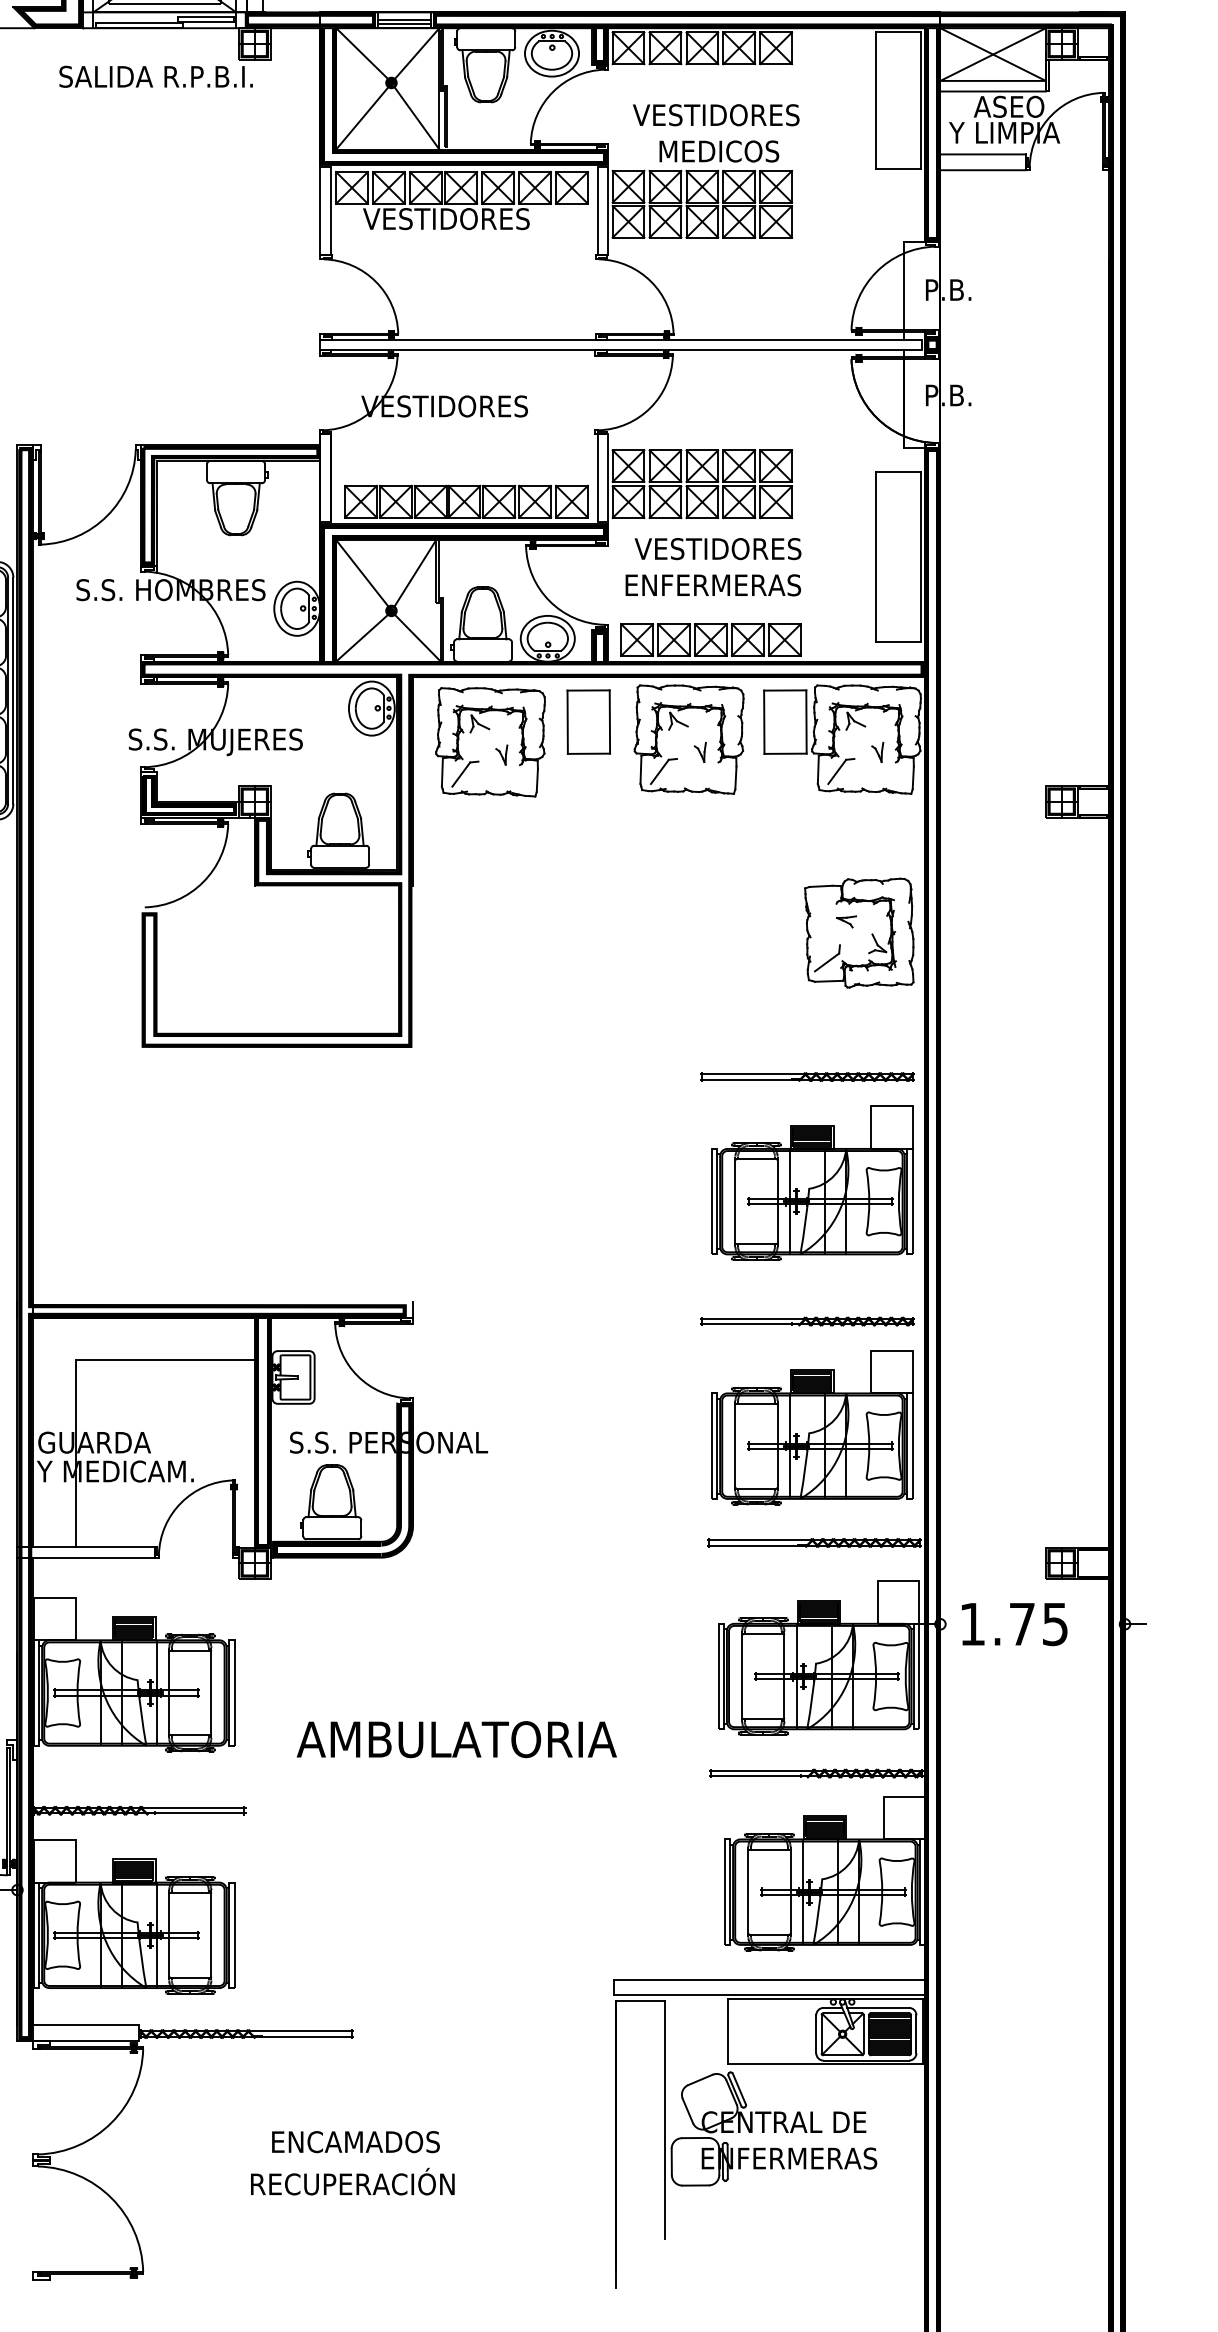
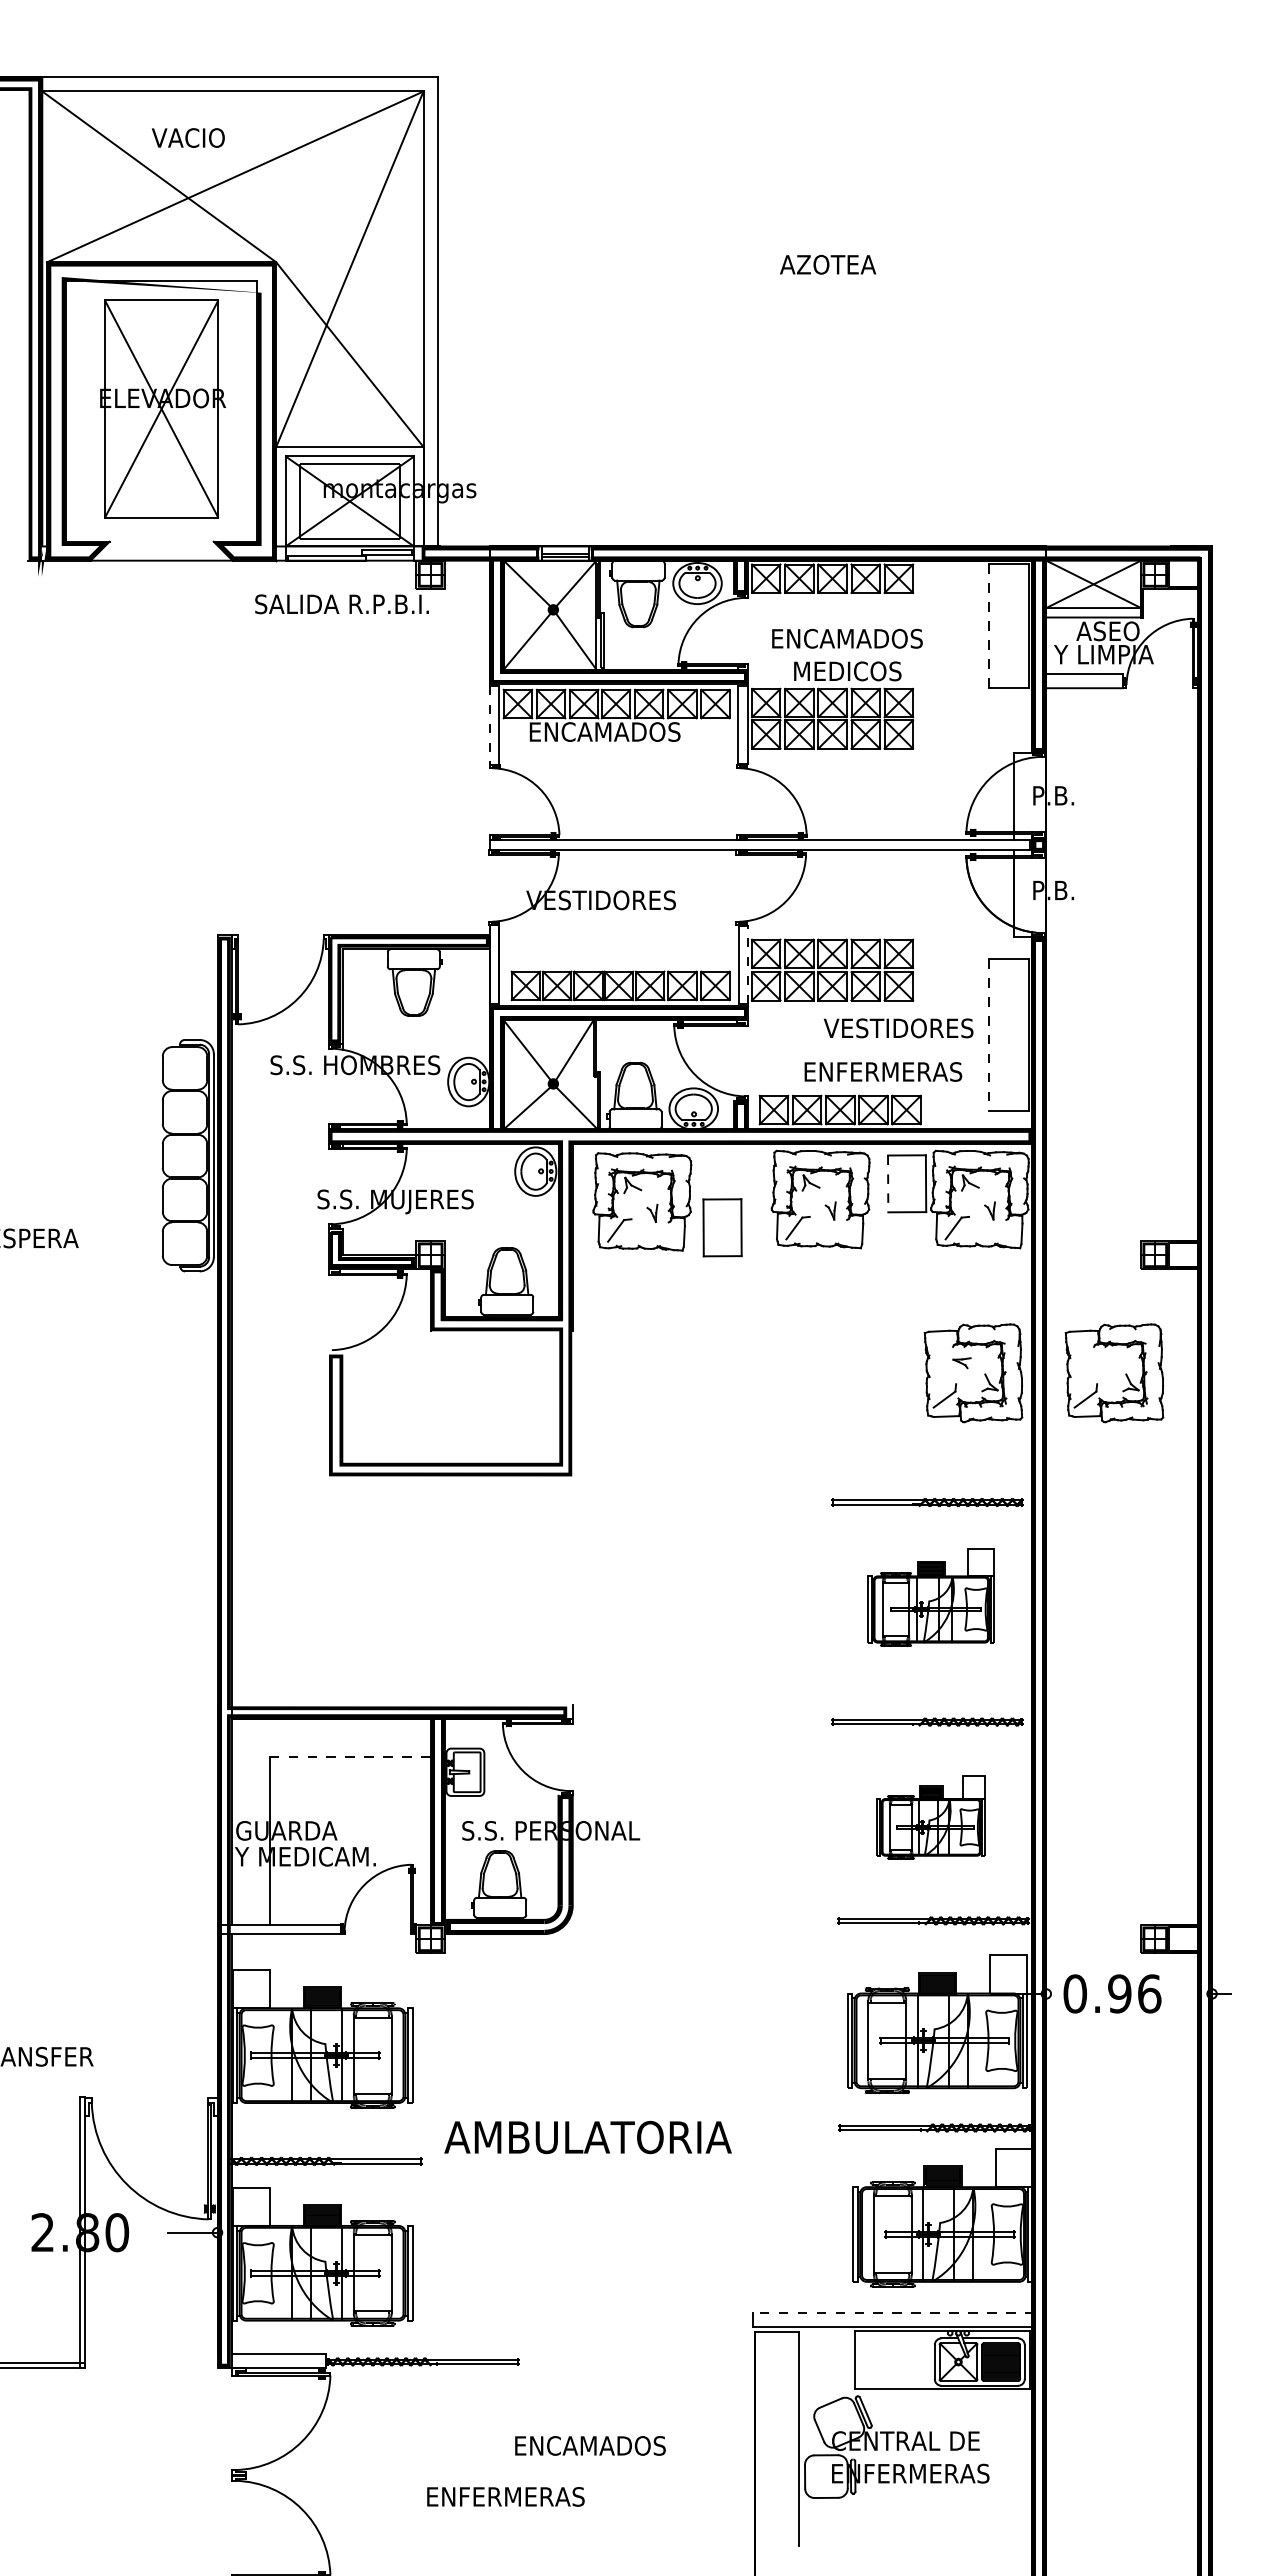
line: (876, 100) -> (988, 625), solid -> dashed
text: (717, 114) -> (846, 638), VESTIDORES -> ENCAMADOS
line: (320, 211) -> (489, 725), solid -> dashed
text: (447, 218) -> (603, 731), VESTIDORES -> ENCAMADOS
line: (607, 477) -> (747, 964), solid -> dashed
text: (717, 549) -> (898, 1028), moved
line: (876, 556) -> (988, 1035), solid -> dashed
text: (713, 584) -> (883, 1071), moved
part: (588, 721) -> (722, 1227), moved
line: (764, 722) -> (888, 1184), solid -> dashed
part: (1016, 933) -> (1114, 1373), added
part: (811, 1182) -> (930, 1597), size x0.7
line: (165, 1359) -> (350, 1756), solid -> dashed
part: (811, 1427) -> (930, 1817), size x0.6
text: (1014, 1623) -> (1112, 1993), 1.75 -> 0.96
text: (456, 1739) -> (587, 2137), moved
line: (770, 1979) -> (893, 2312), solid -> dashed
text: (355, 2141) -> (590, 2445), moved
text: (353, 2181) -> (519, 2494), RECUPERACIÓN -> ENFERMERAS

